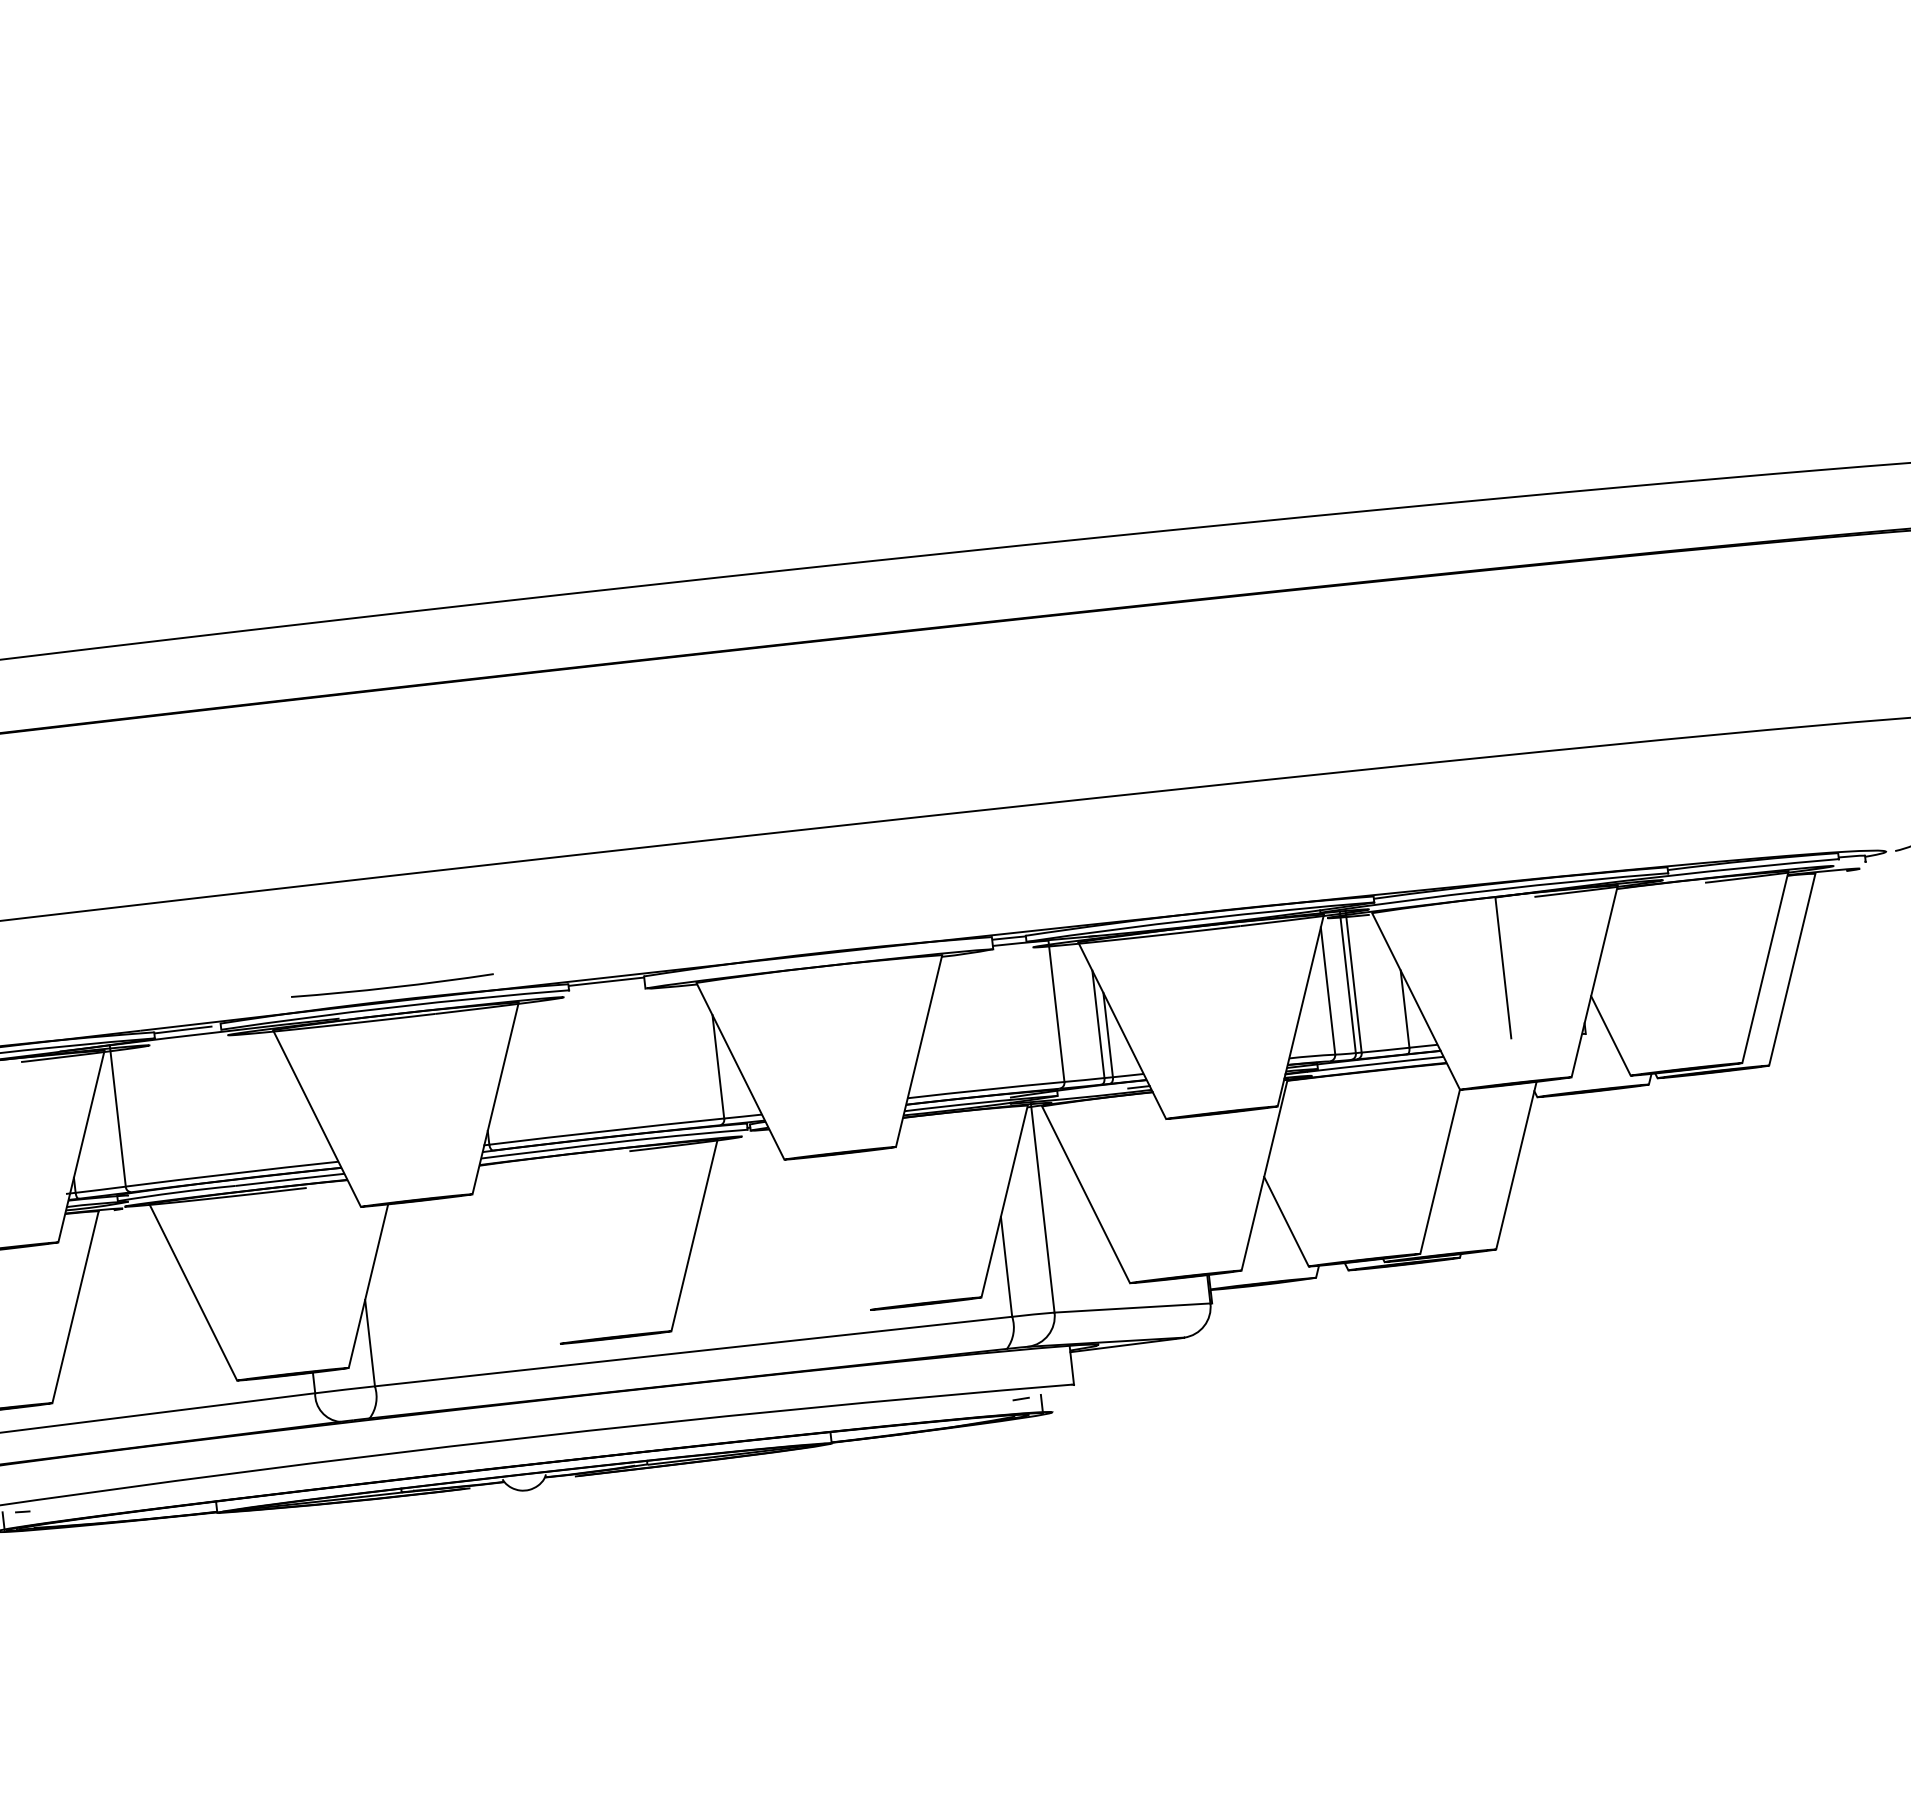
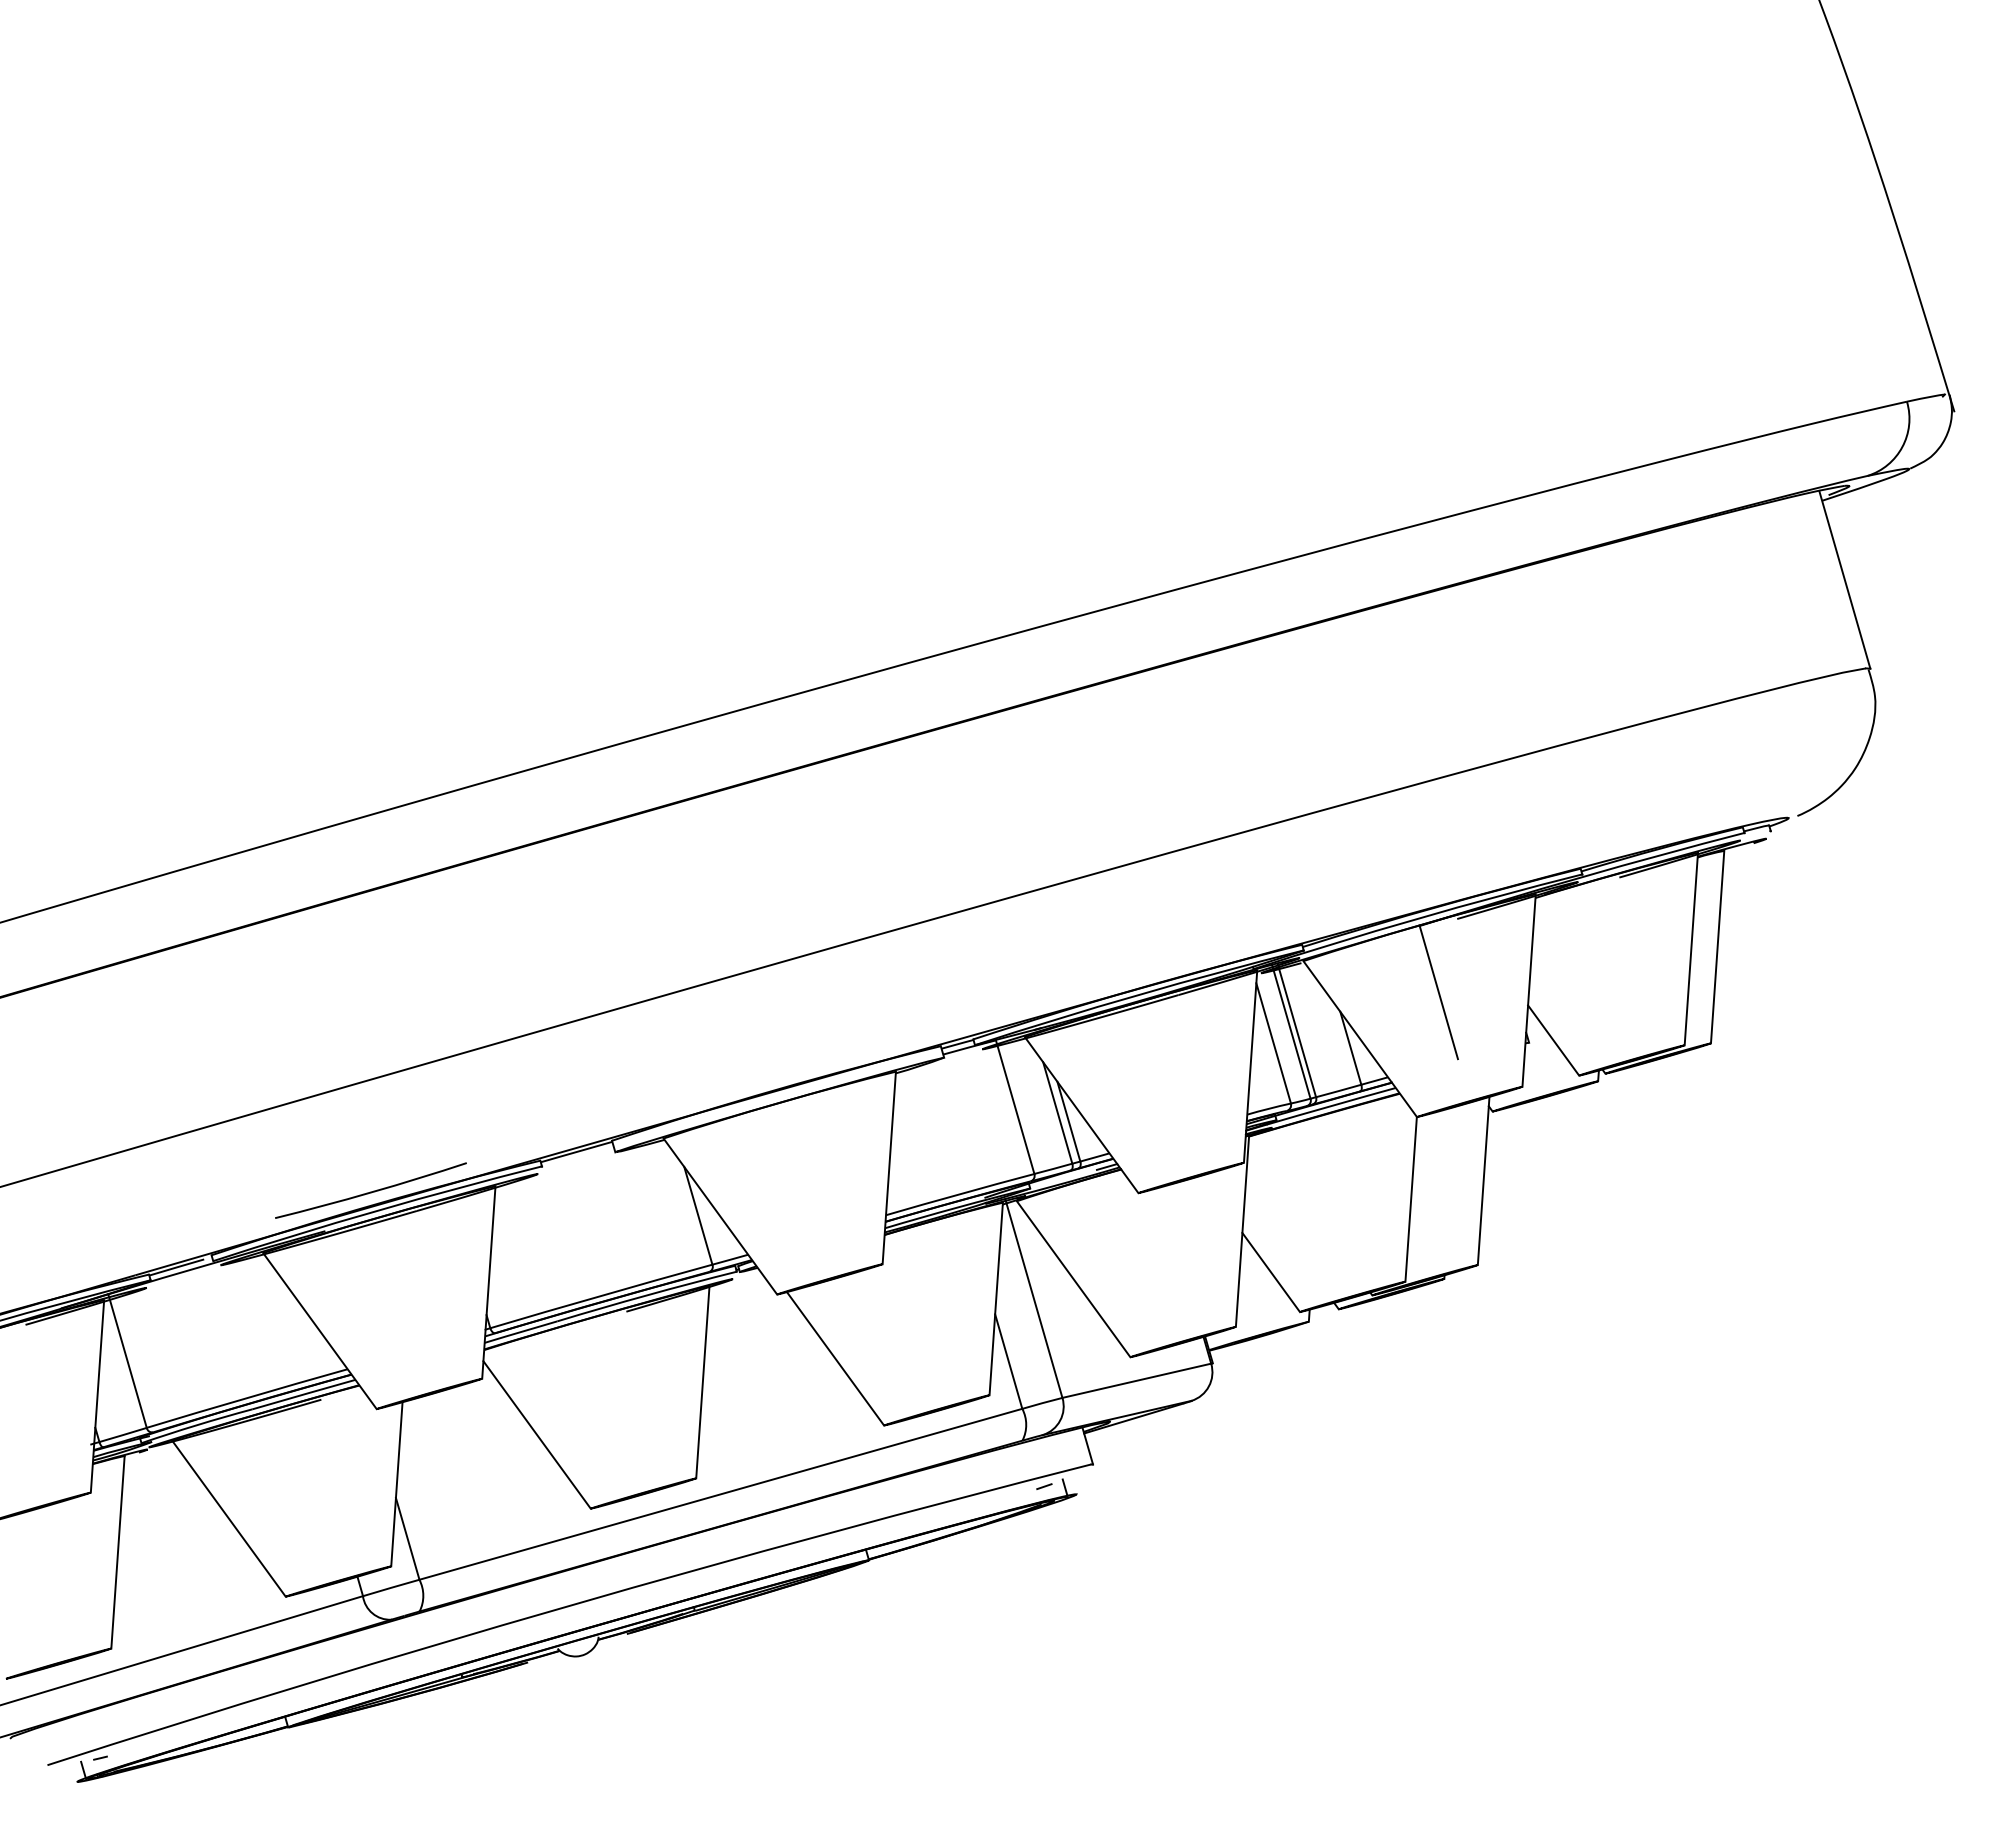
line: (832, 1234) -> (835, 1358), added
line: (517, 1259) -> (536, 1434), added

